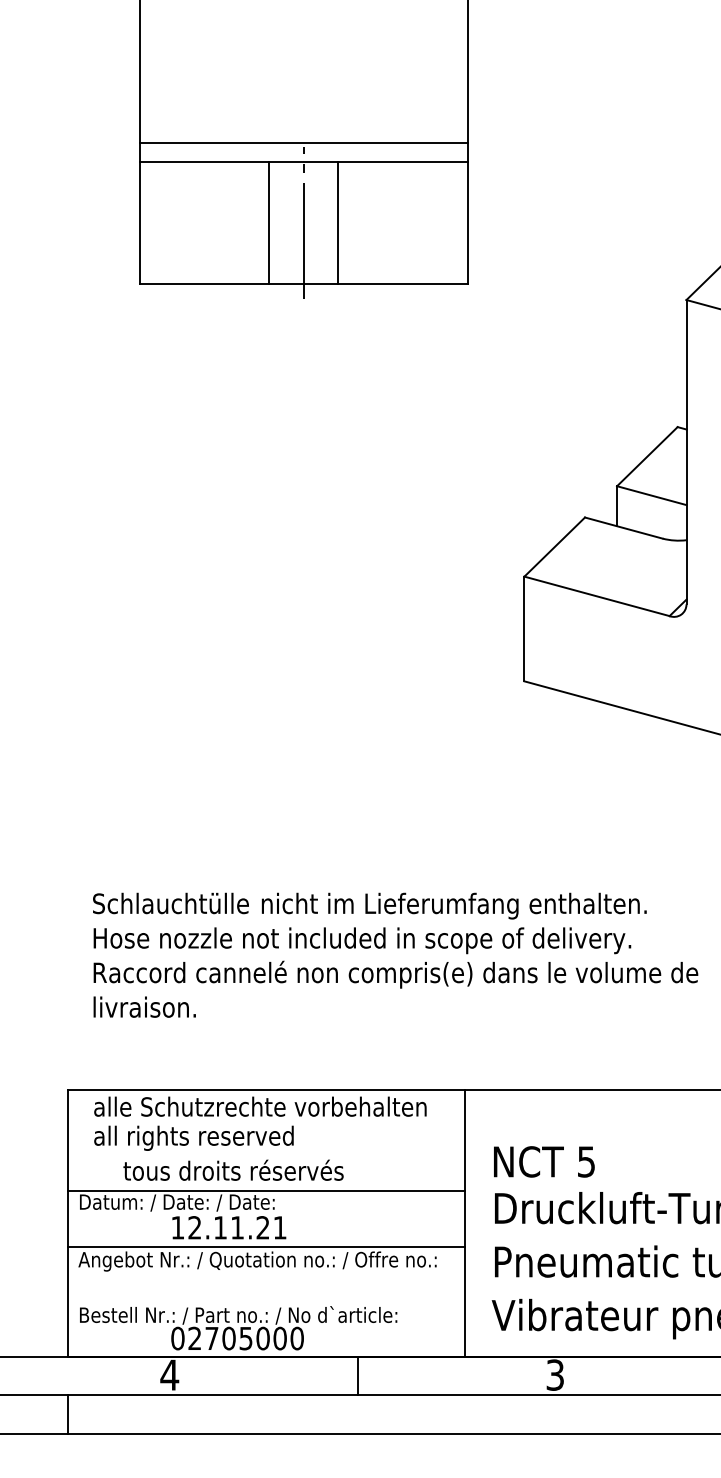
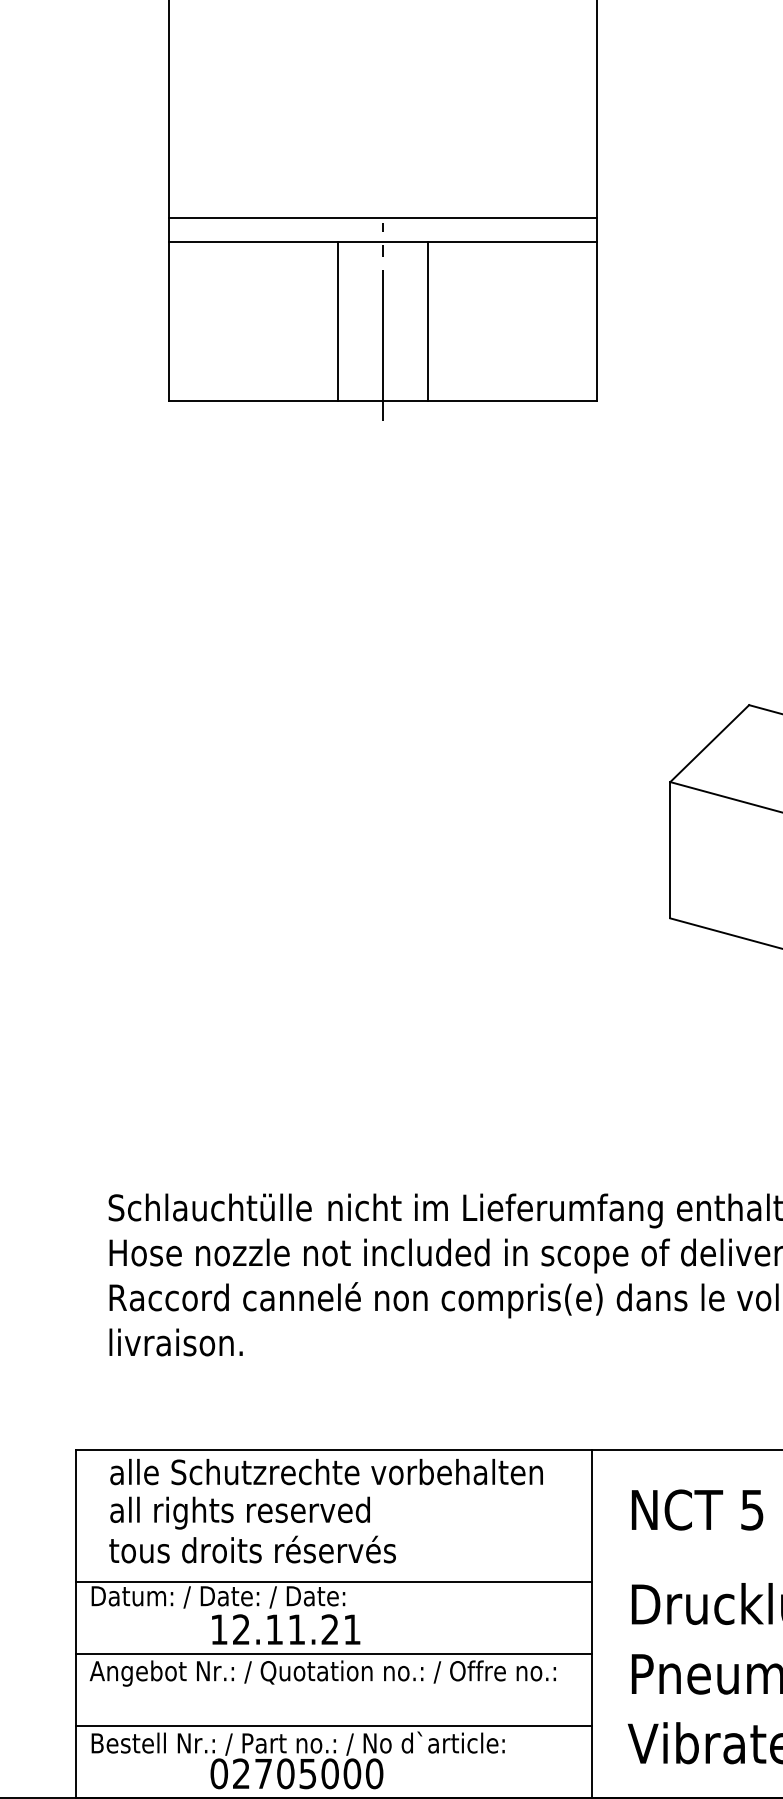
text: (544, 1161) -> (697, 1509), moved
text: (233, 1169) -> (252, 1548), moved
line: (265, 1301) -> (333, 1725), added

